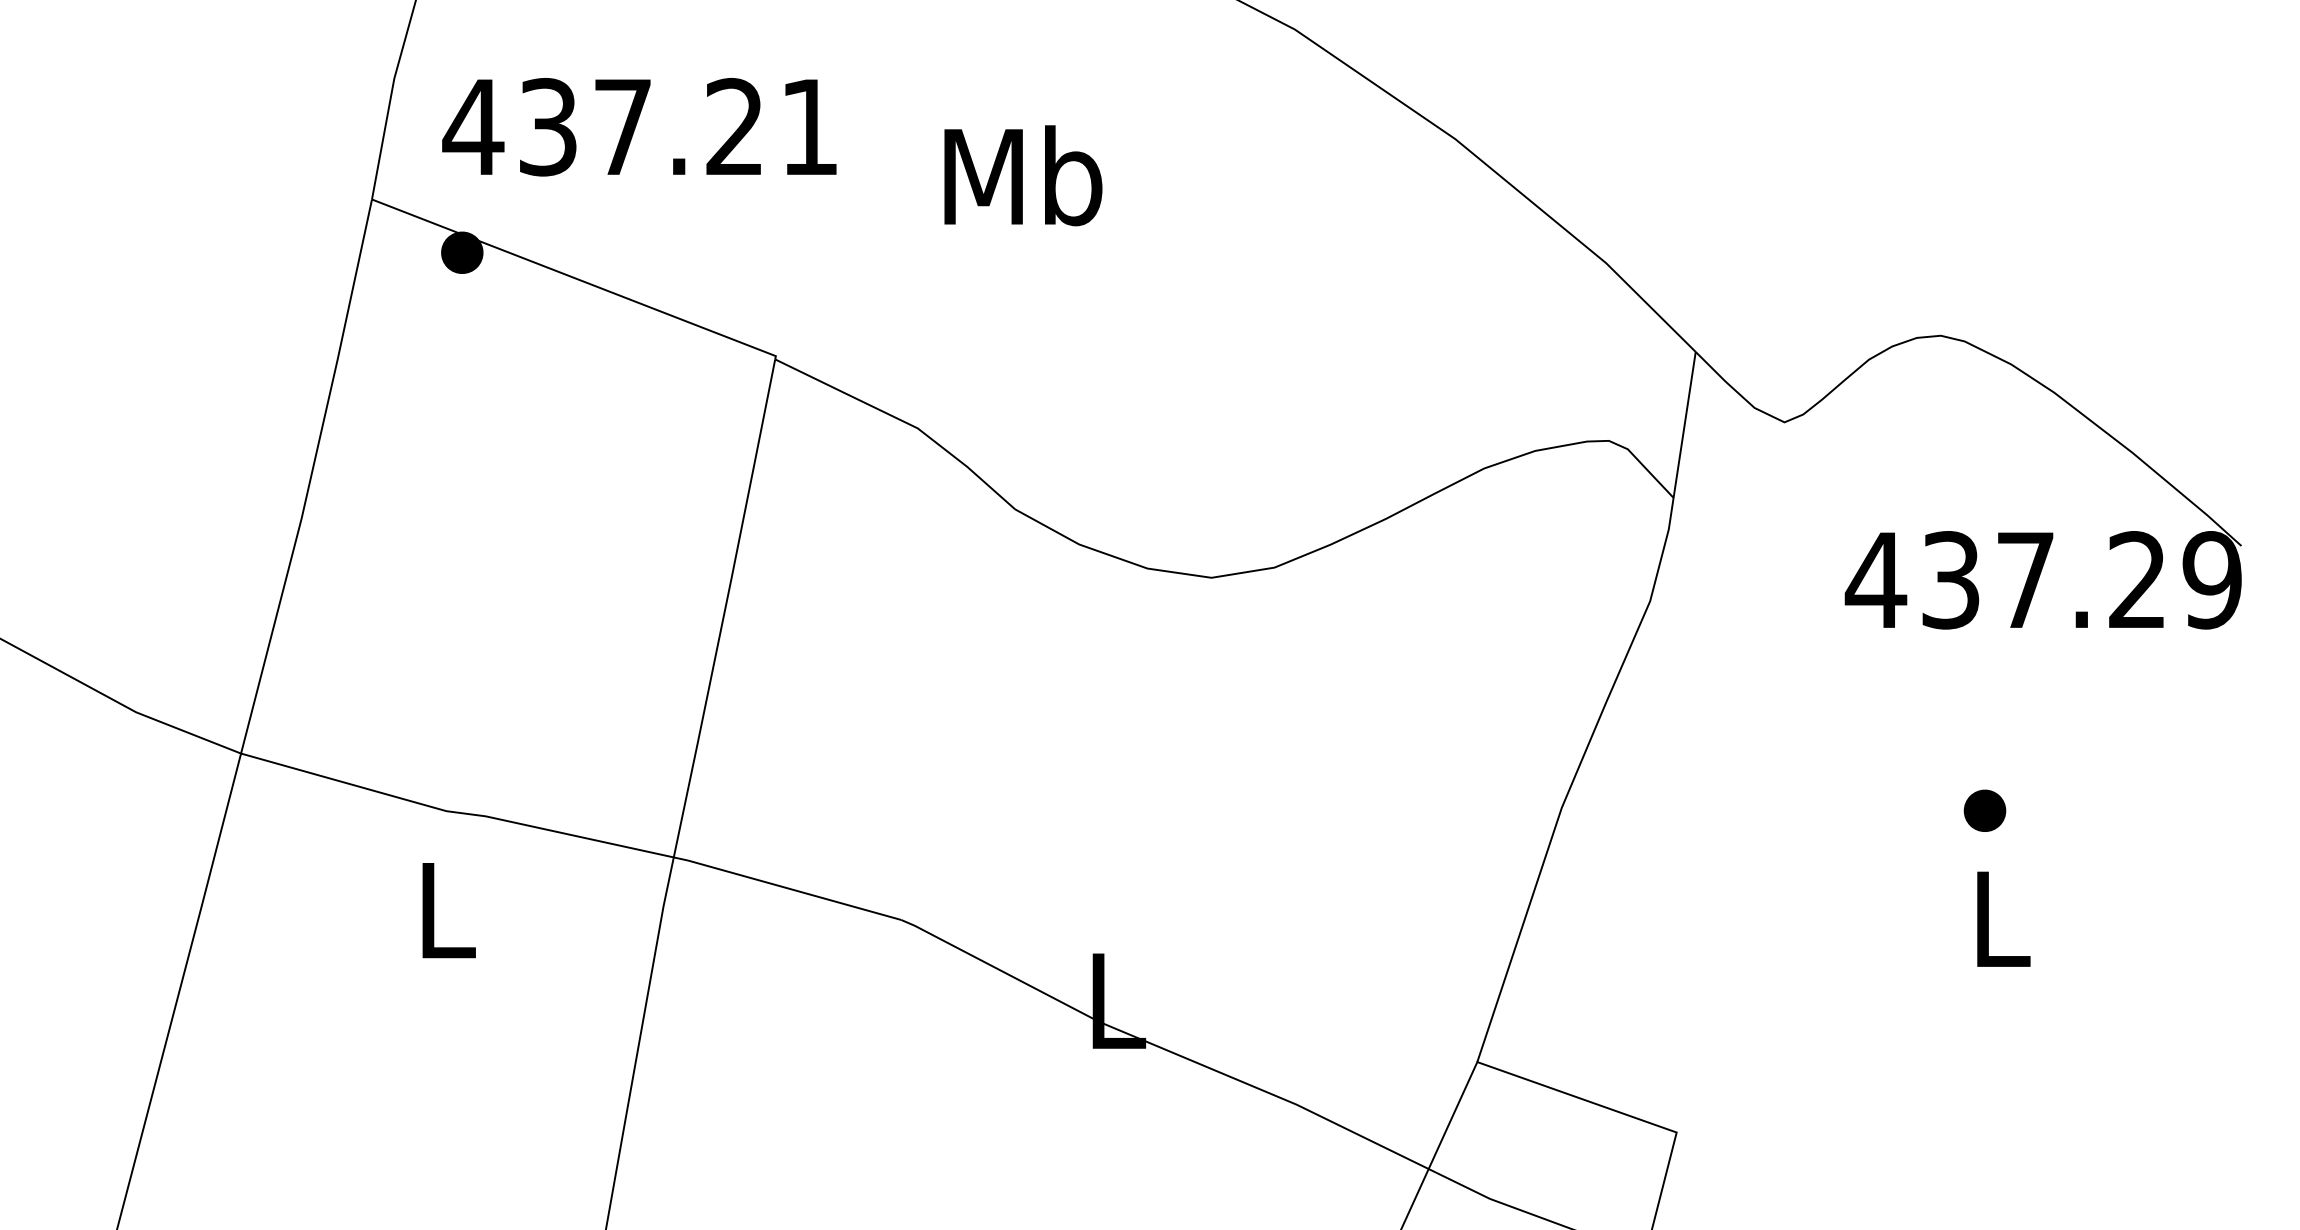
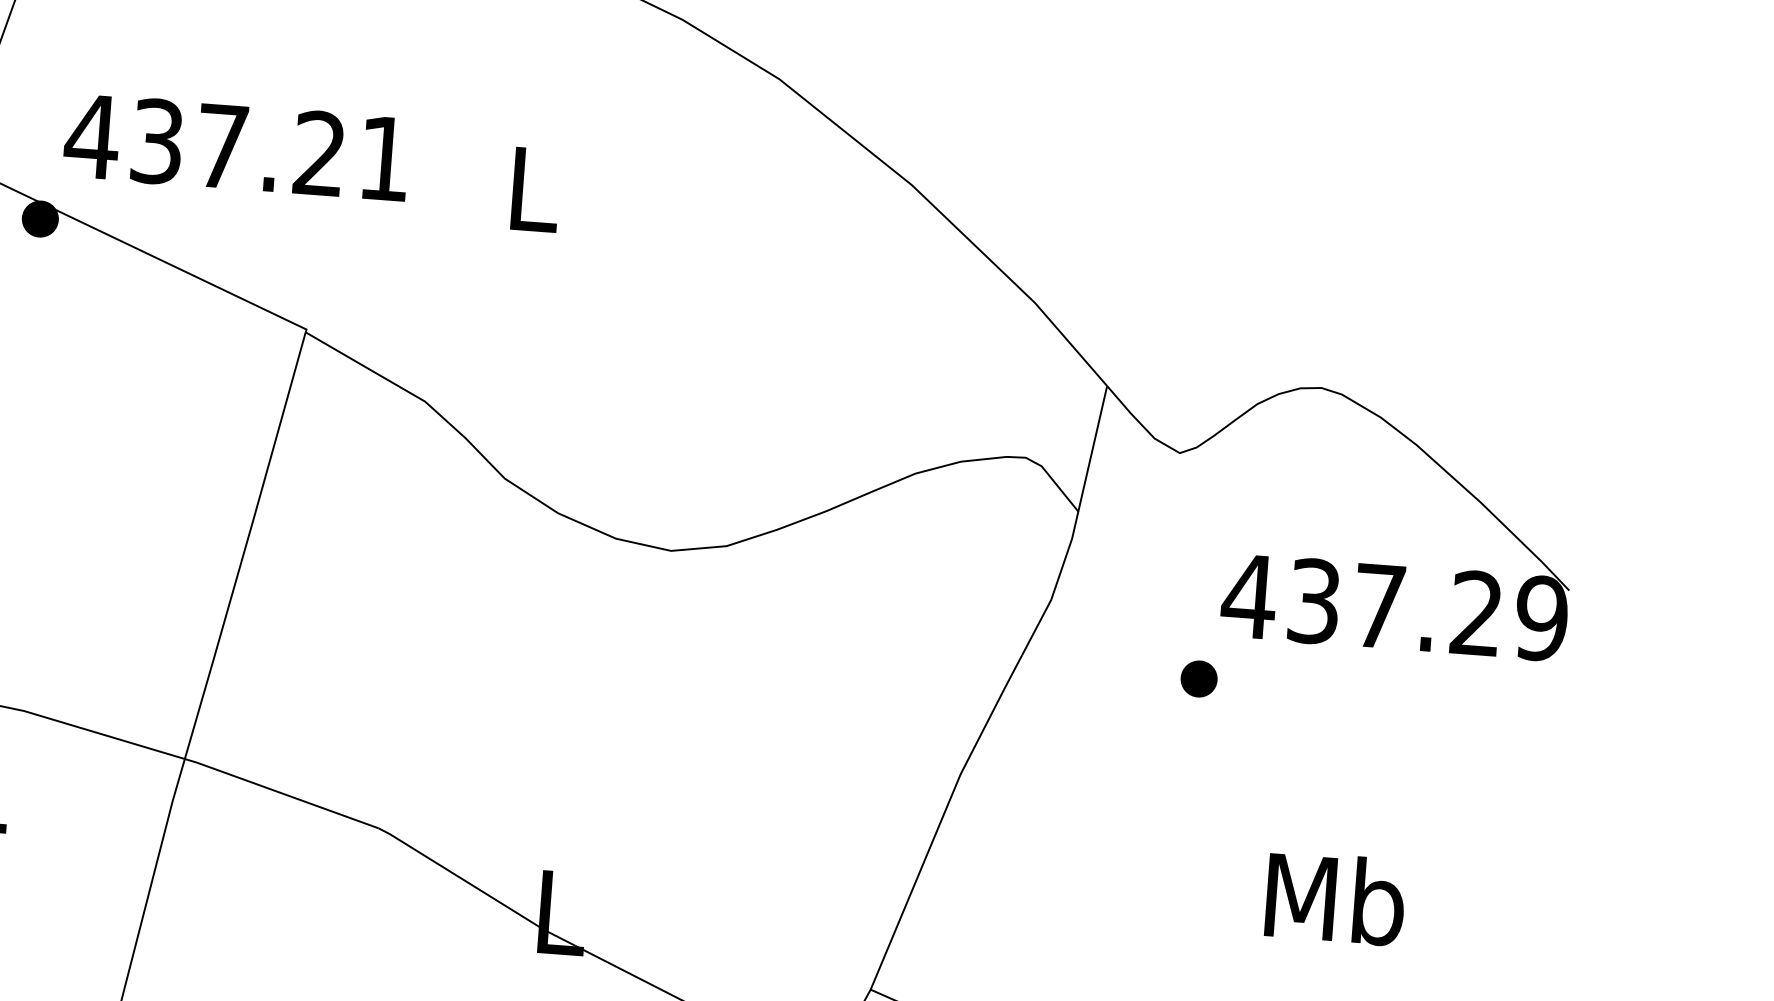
text: (639, 127) -> (236, 147), moved
text: (1023, 175) -> (533, 188), Mb -> L
part: (1984, 810) -> (1198, 678), moved
text: (2000, 917) -> (1335, 898), L -> Mb

